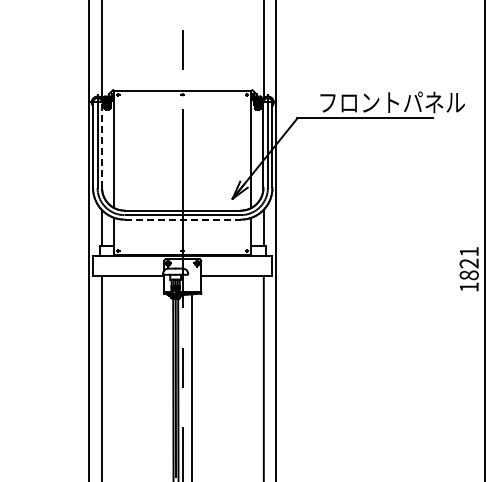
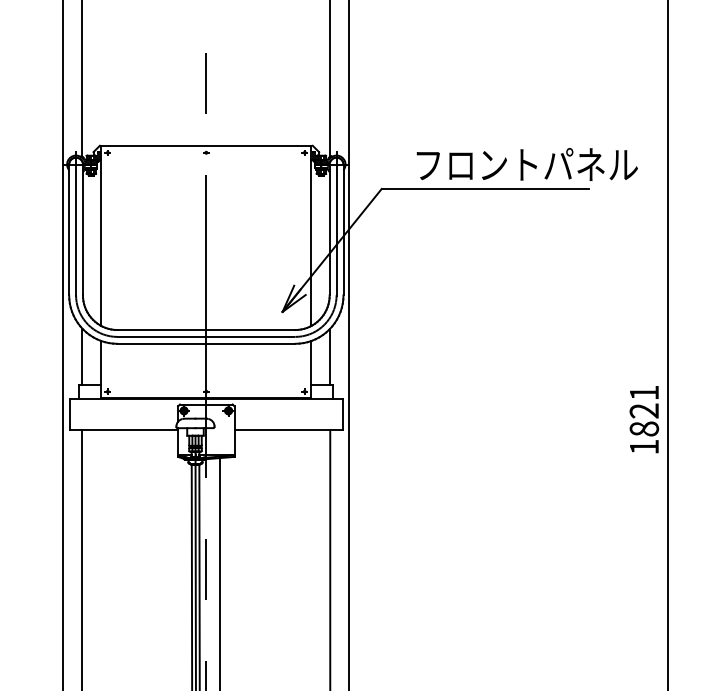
line: (102, 145) -> (83, 230), dashed -> solid
line: (183, 219) -> (207, 343), dashed -> solid

